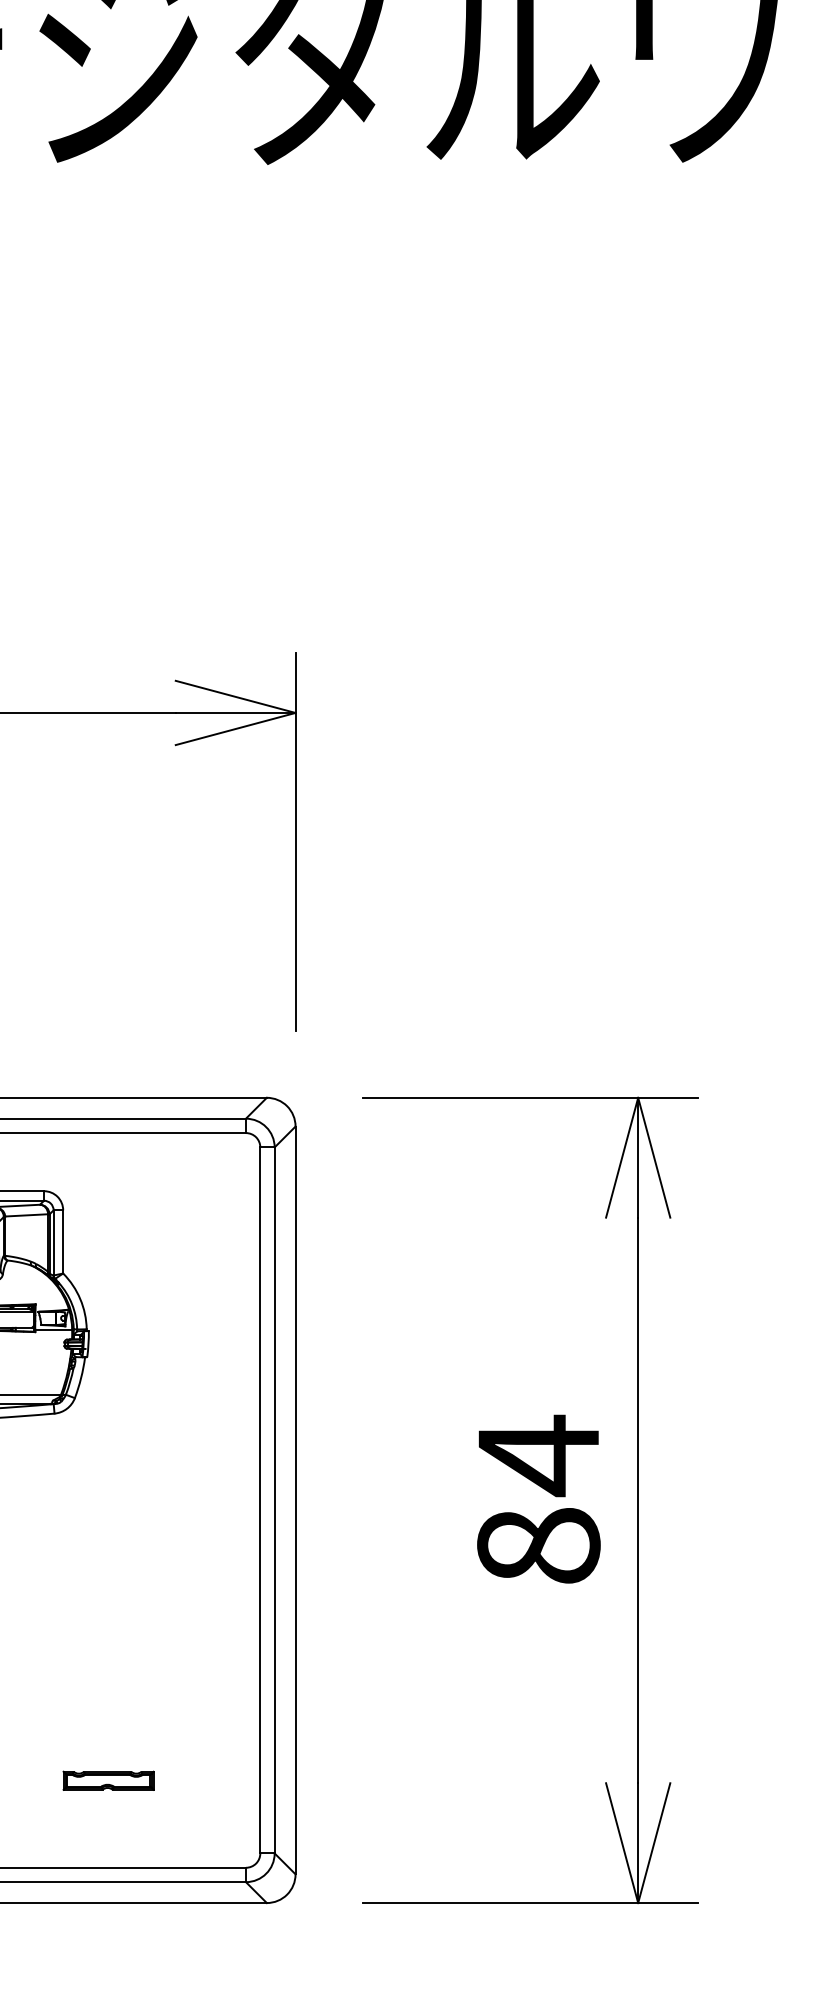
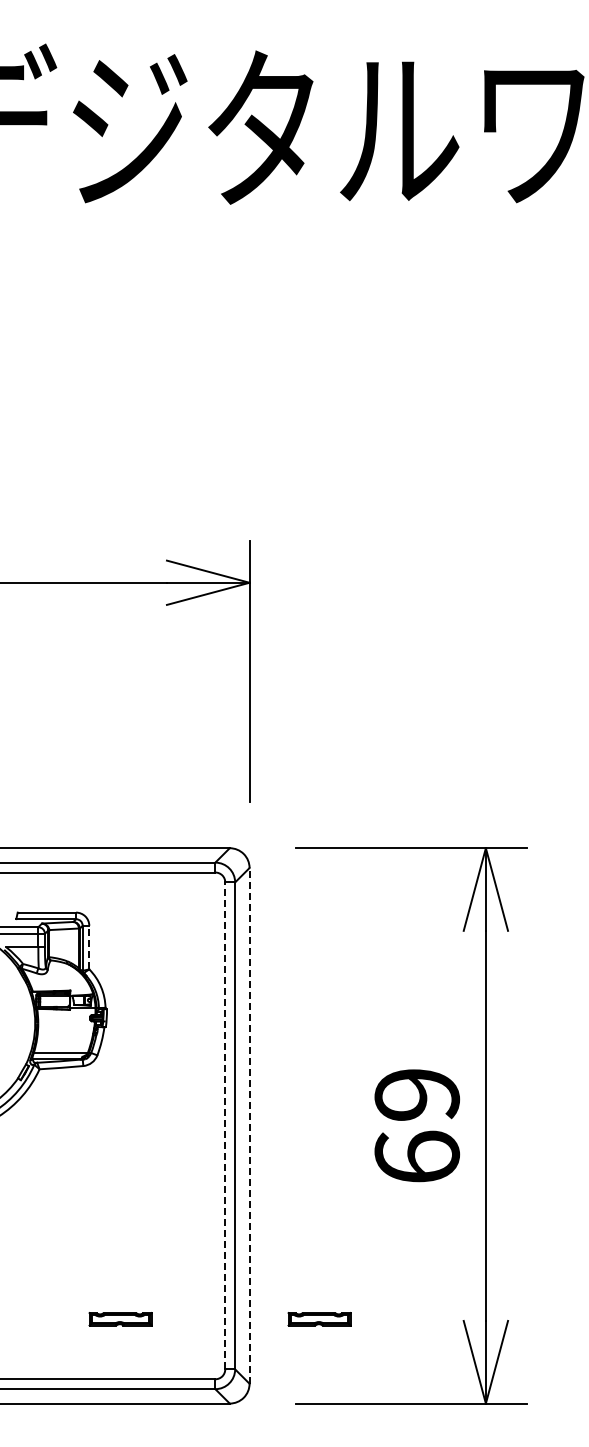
line: (63, 1241) -> (89, 947), solid -> dashed
text: (539, 1498) -> (417, 1124), 84 -> 69
line: (260, 1499) -> (225, 1125), solid -> dashed
line: (295, 1499) -> (249, 1125), solid -> dashed
part: (396, 1781) -> (319, 1319), added

